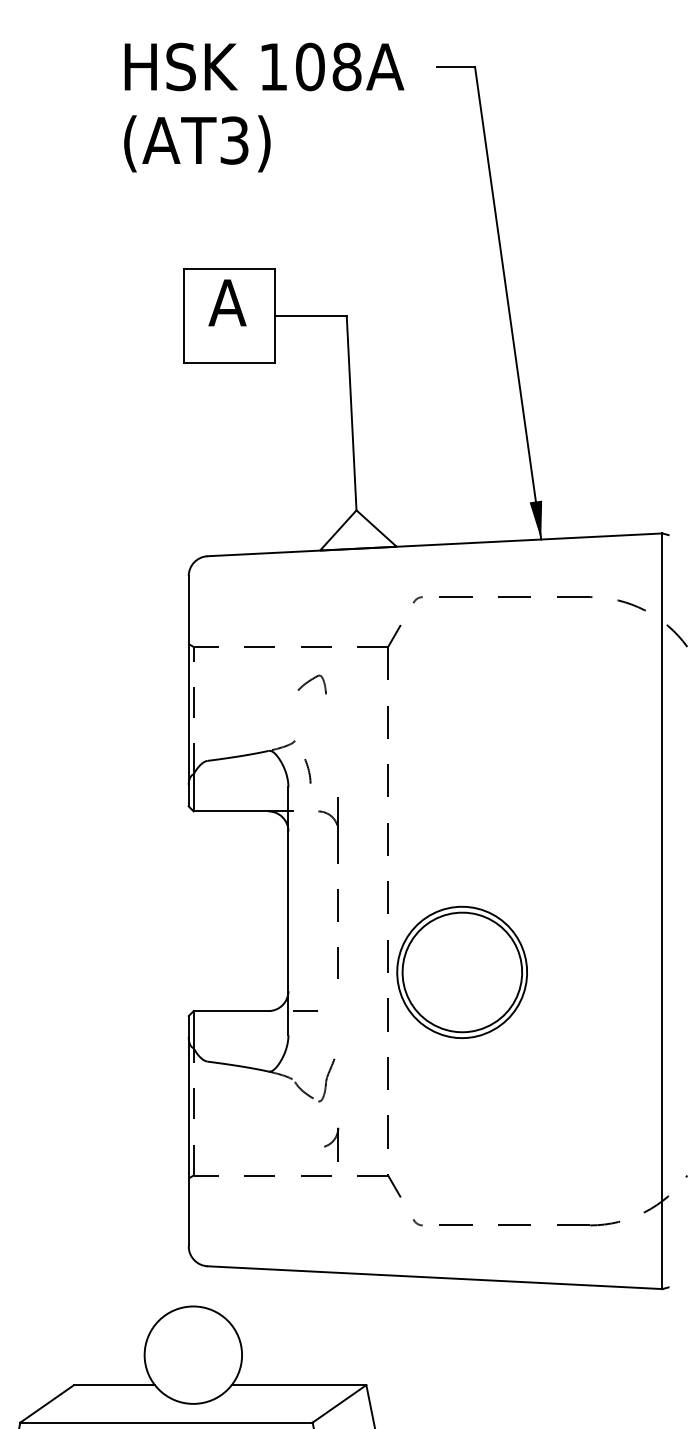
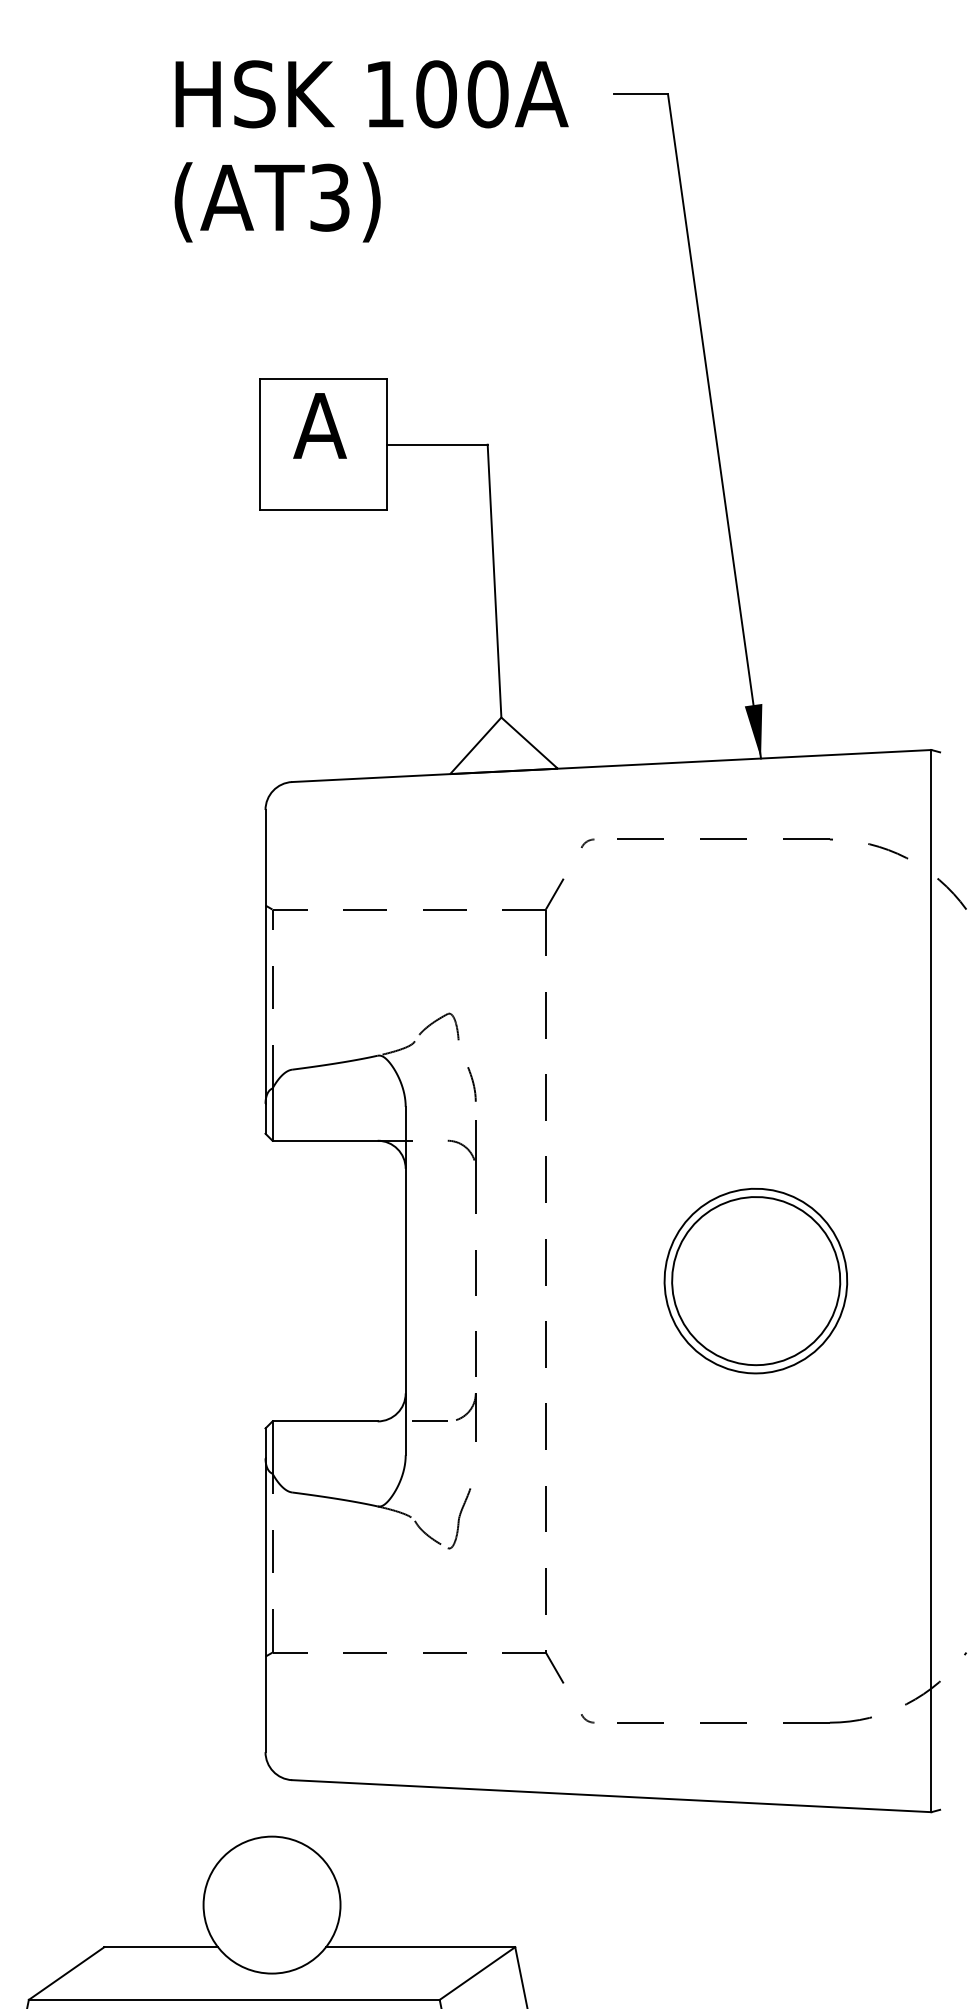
text: (346, 67) -> (487, 94), 108A -> 100A
part: (311, 684) -> (438, 1026), moved
curve: (308, 771) -> (472, 1084), moved
part: (461, 972) -> (755, 1280), moved
part: (331, 1144) -> (466, 1417), moved

